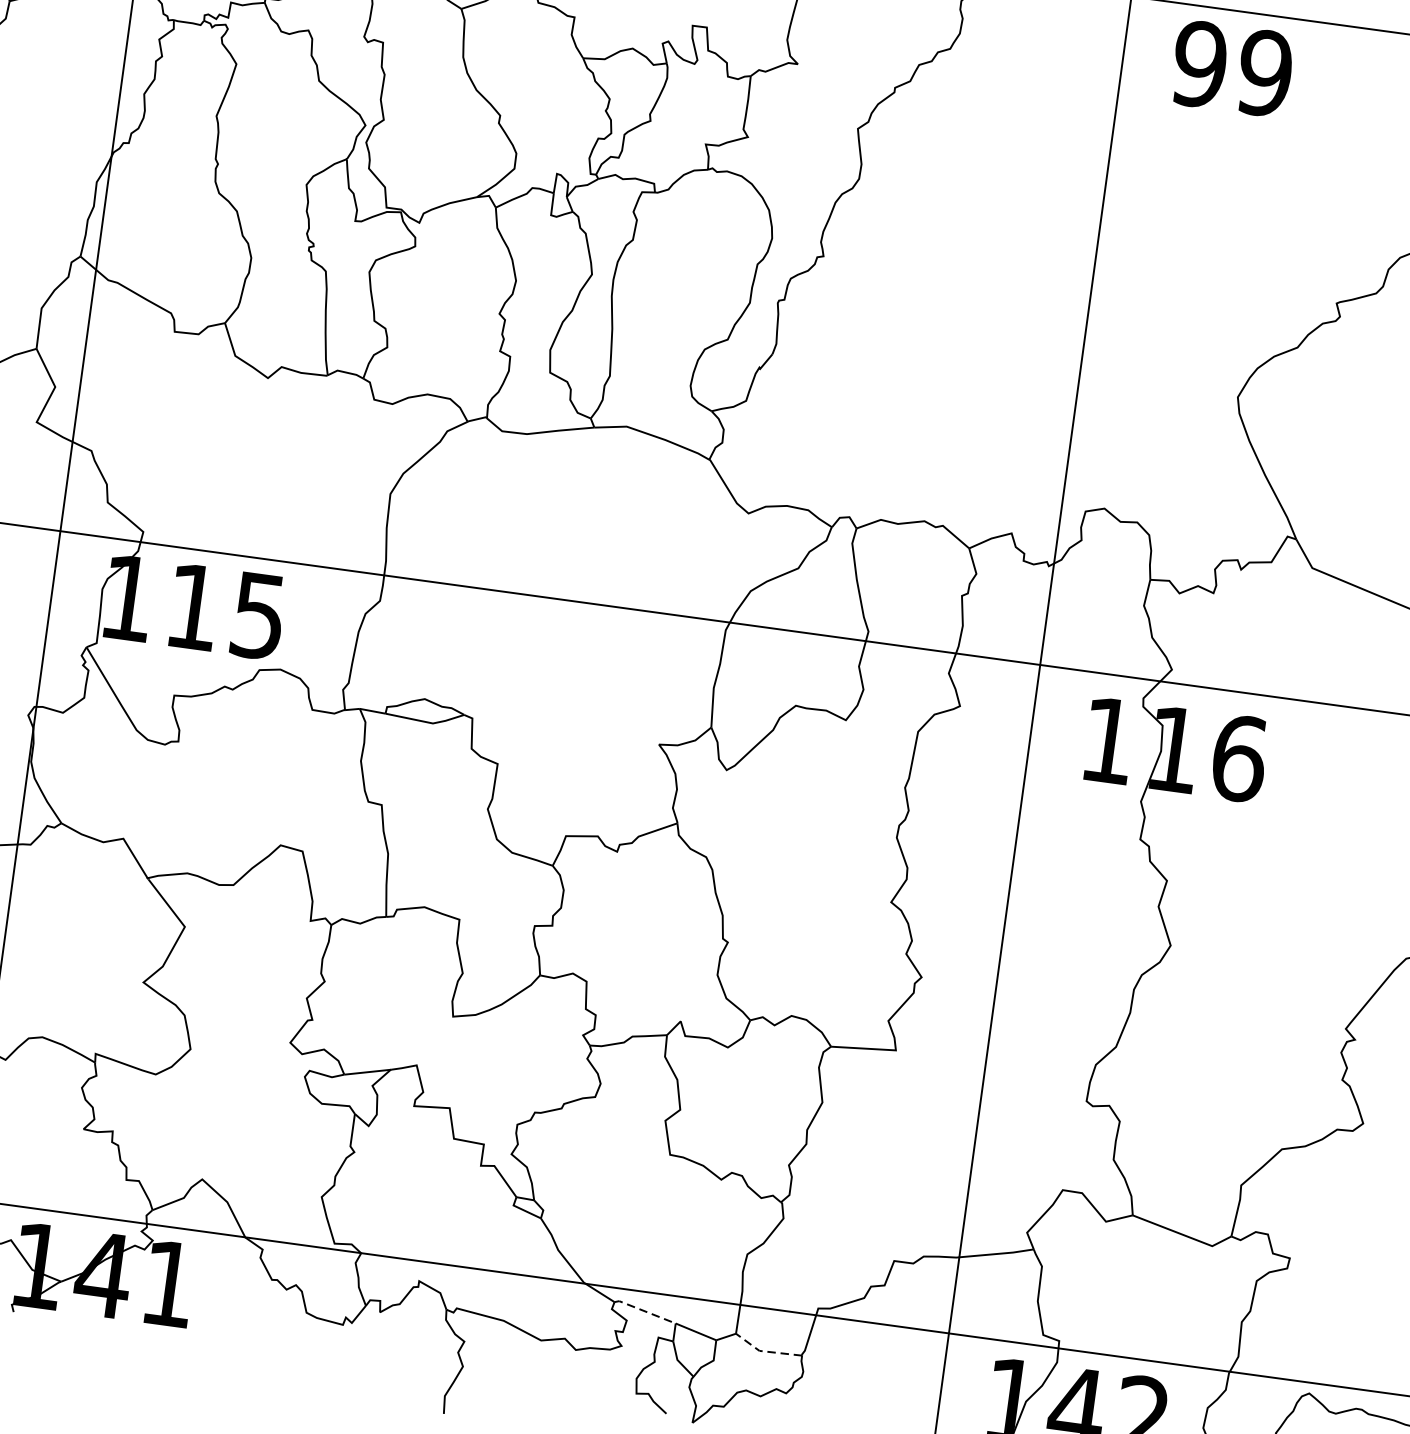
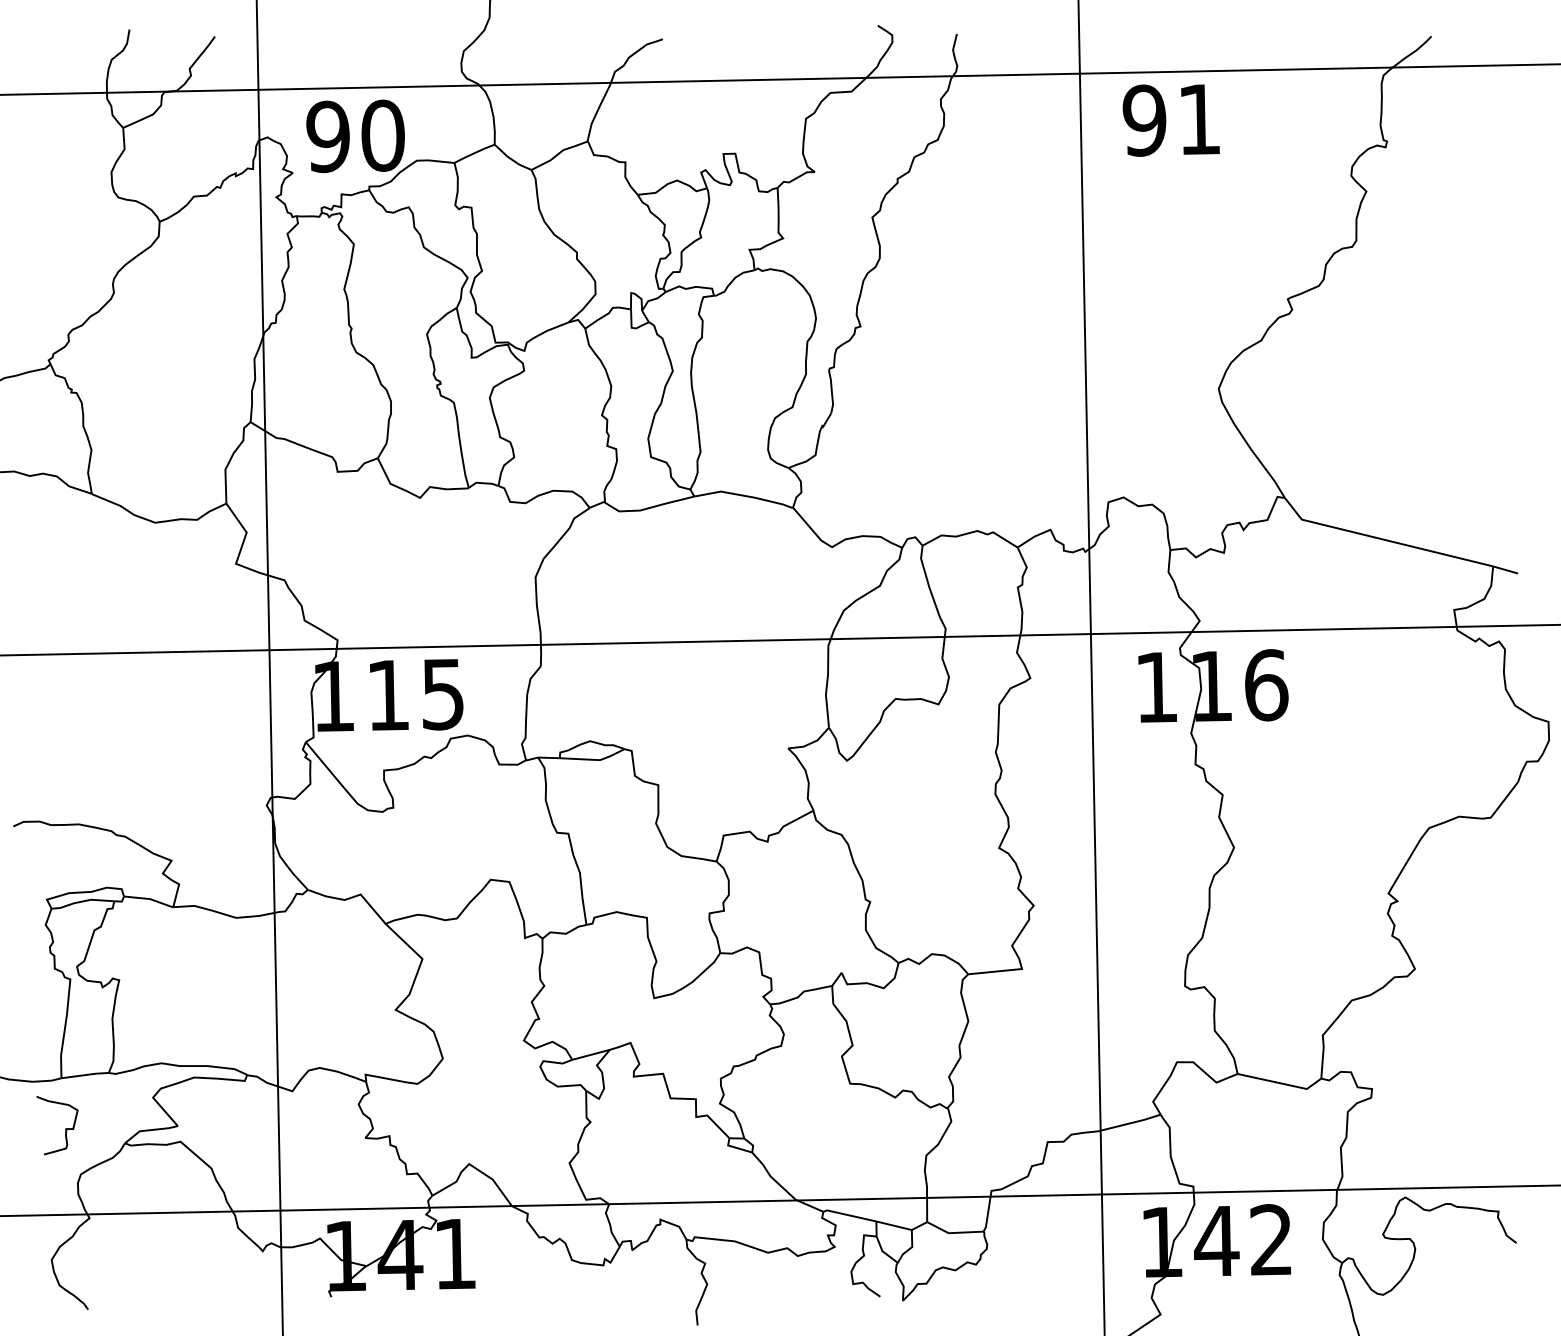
text: (1263, 73) -> (1198, 119), 99 -> 91
line: (644, 1311) -> (849, 1215), dashed -> solid
line: (765, 1350) -> (953, 1232), dashed -> solid

